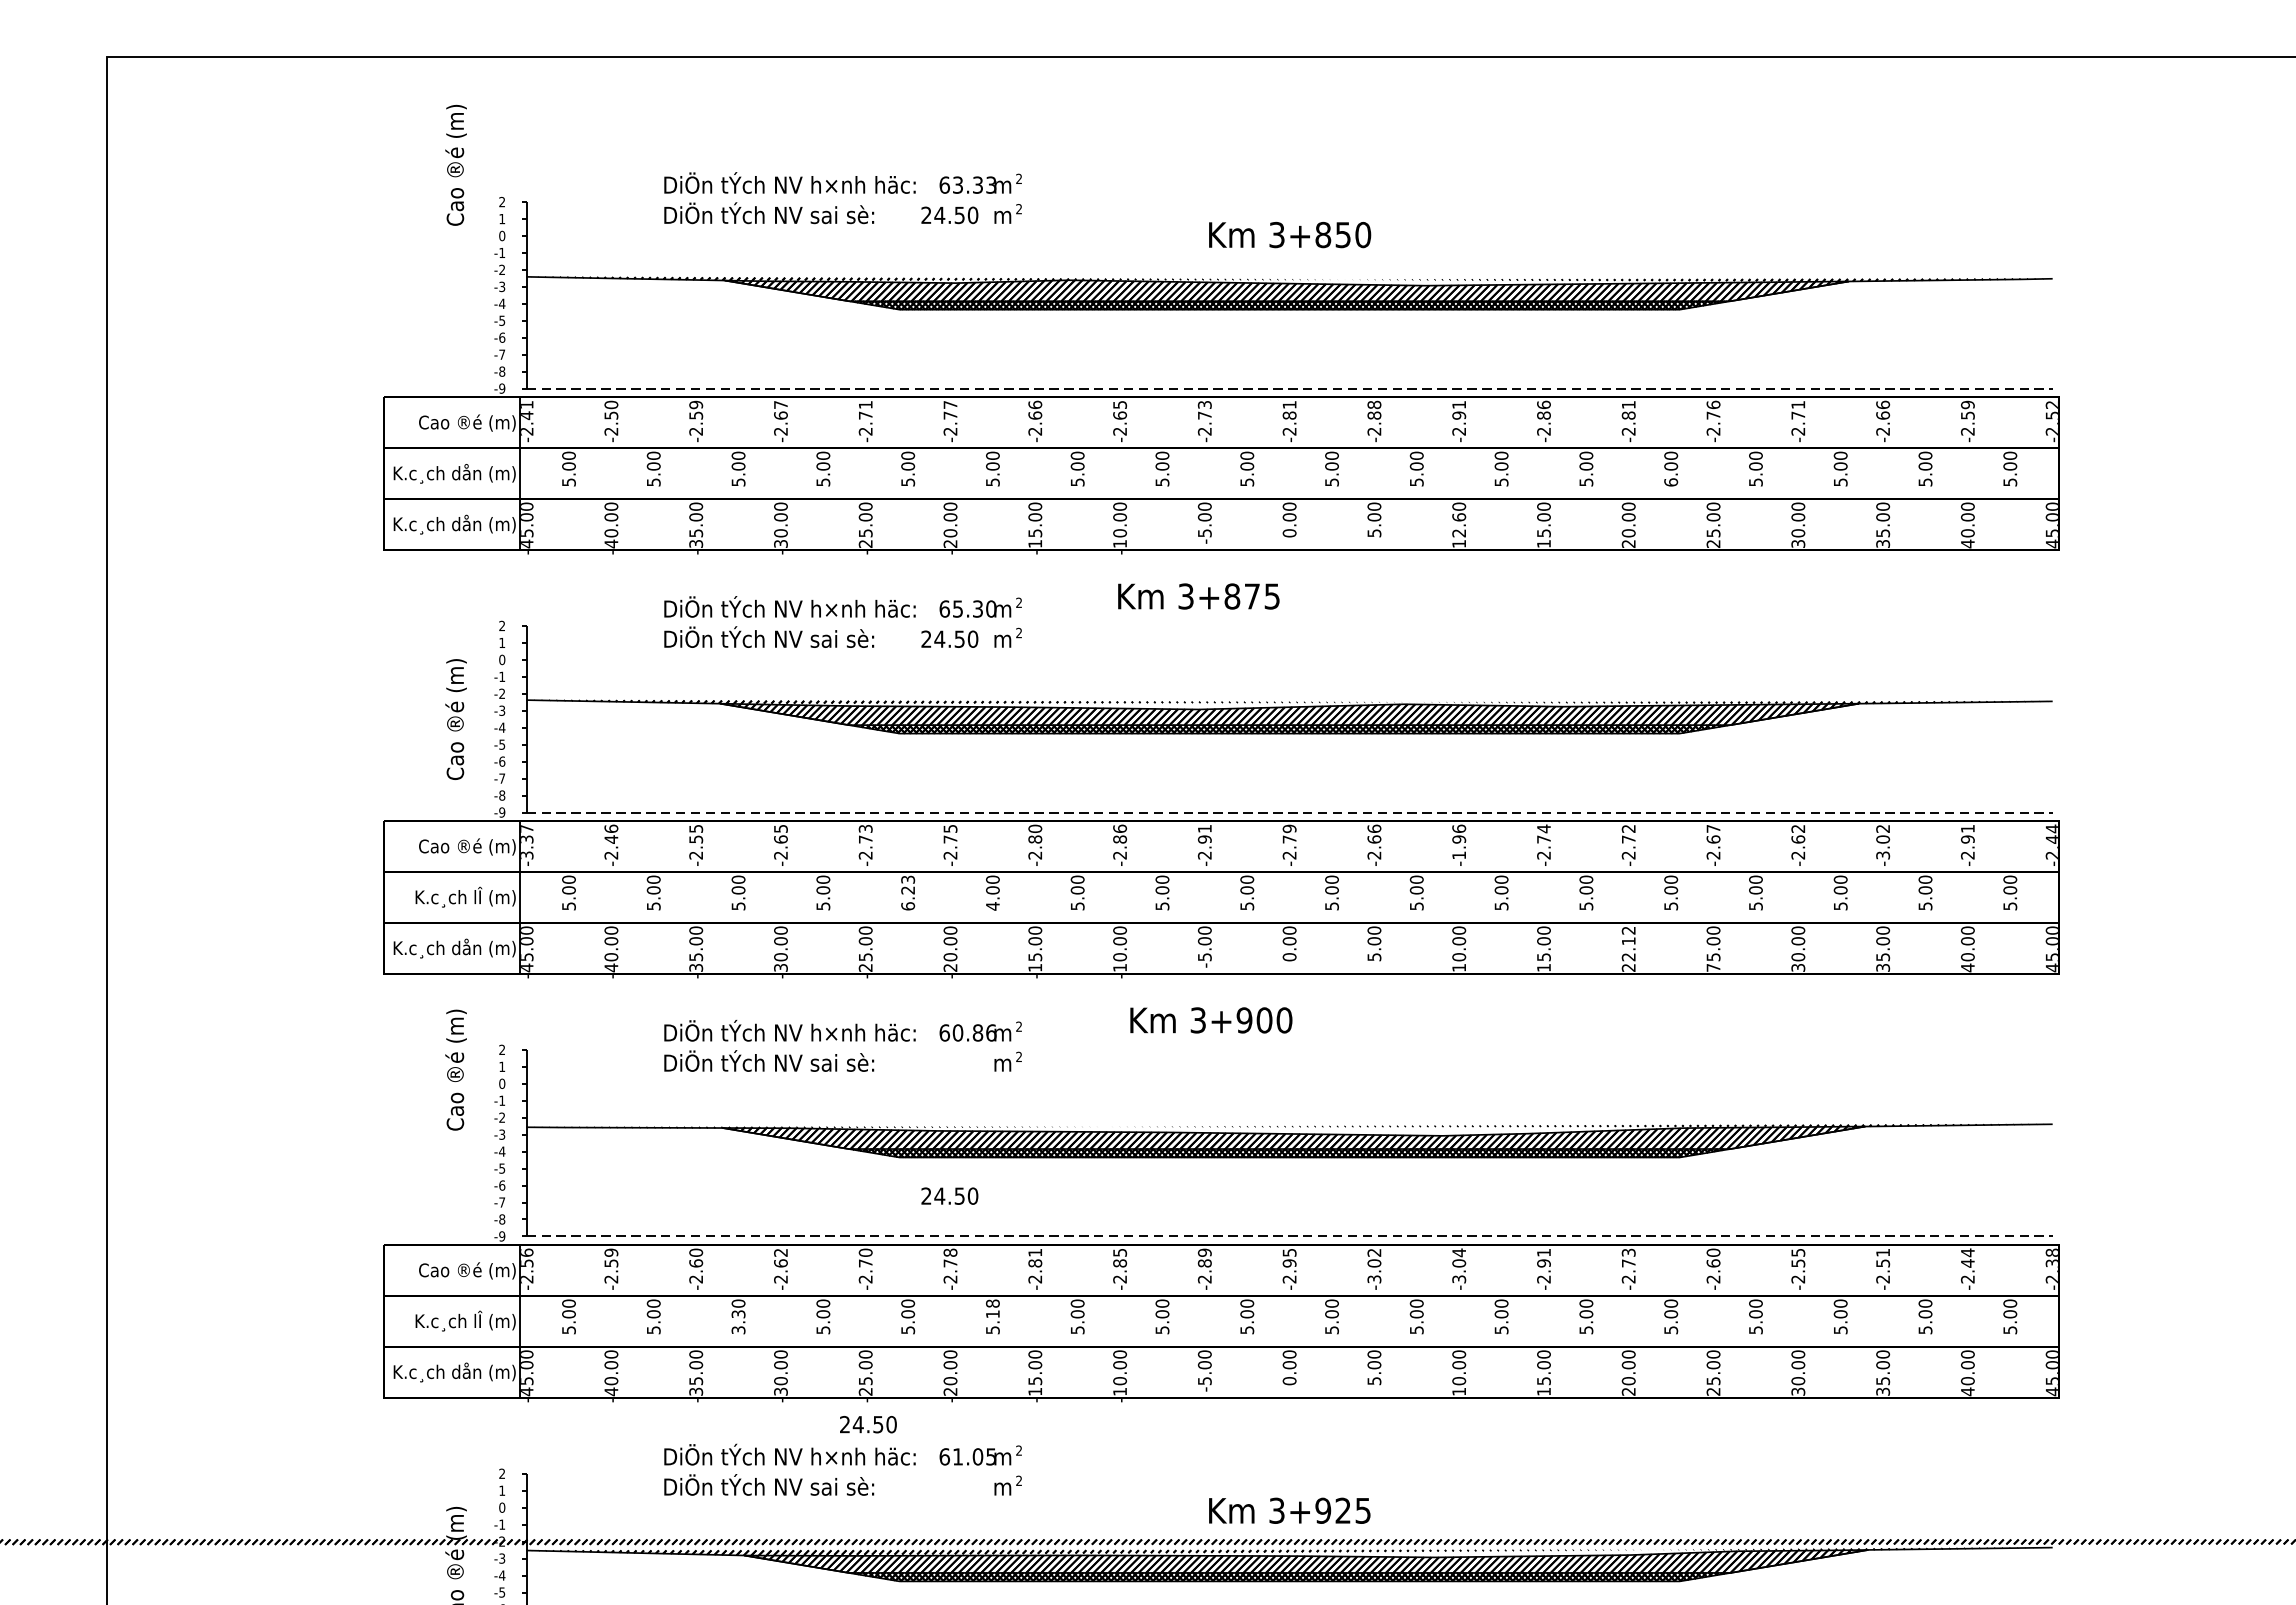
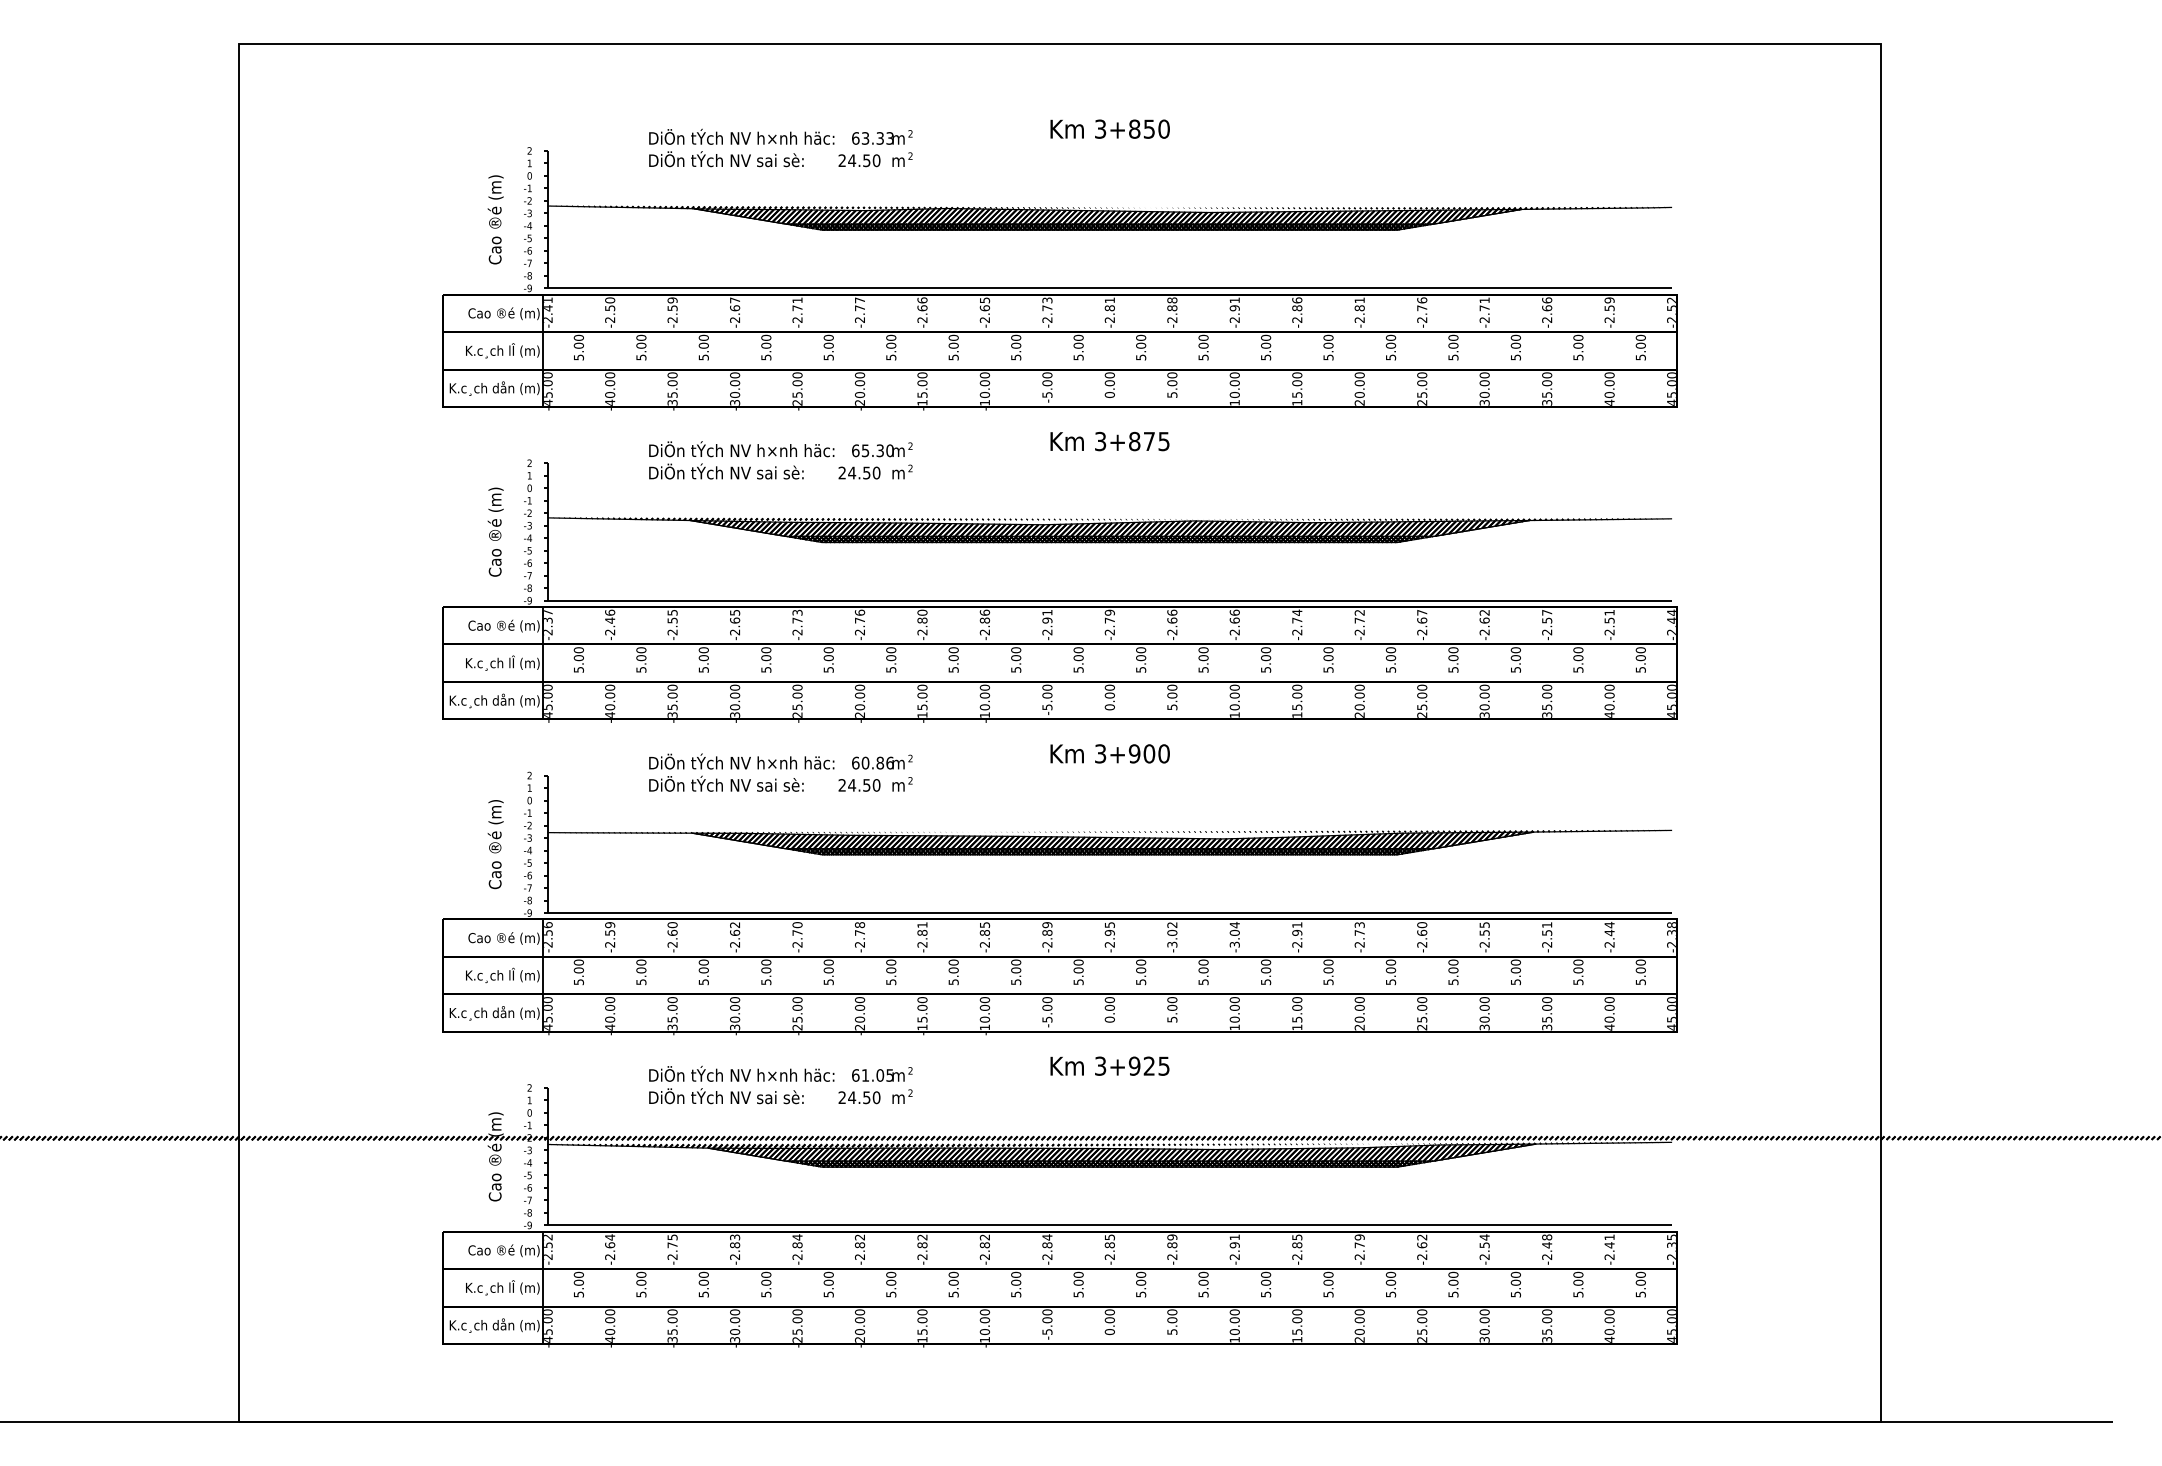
text: (455, 164) -> (495, 219), moved
text: (1289, 234) -> (1109, 128), moved
line: (1290, 388) -> (1110, 288), dashed -> solid
text: (436, 472) -> (481, 350), K.c¸ch dån (m) -> K.c¸ch lÎ (m)
text: (1670, 482) -> (1390, 357), 6.00 -> 5.00
text: (1458, 524) -> (1234, 388), 12.60 -> 10.00
text: (1198, 596) -> (1109, 441), moved
line: (1290, 812) -> (1110, 600), dashed -> solid
text: (949, 828) -> (859, 612), -2.75 -> -2.76
text: (1967, 839) -> (1609, 620), -2.91 -> -2.51
text: (1883, 842) -> (1547, 622), -3.02 -> -2.57
text: (1458, 847) -> (1234, 626), -1.96 -> -2.66
text: (527, 855) -> (548, 632), -3.37 -> -2.37
text: (907, 892) -> (828, 659), 6.23 -> 5.00
text: (993, 905) -> (891, 669), 4.00 -> 5.00
text: (1628, 943) -> (1359, 697), 22.12 -> 20.00
text: (1713, 966) -> (1422, 714), 75.00 -> 25.00
text: (1210, 1019) -> (1109, 753), moved
text: (455, 1070) -> (495, 844), moved
text: (949, 1196) -> (859, 785), moved
line: (1290, 1237) -> (1110, 913), dashed -> solid
text: (993, 1308) -> (891, 966), 5.18 -> 5.00
text: (738, 1321) -> (703, 975), 3.30 -> 5.00
text: (868, 1424) -> (859, 1097), moved
text: (1289, 1509) -> (1109, 1065), moved

